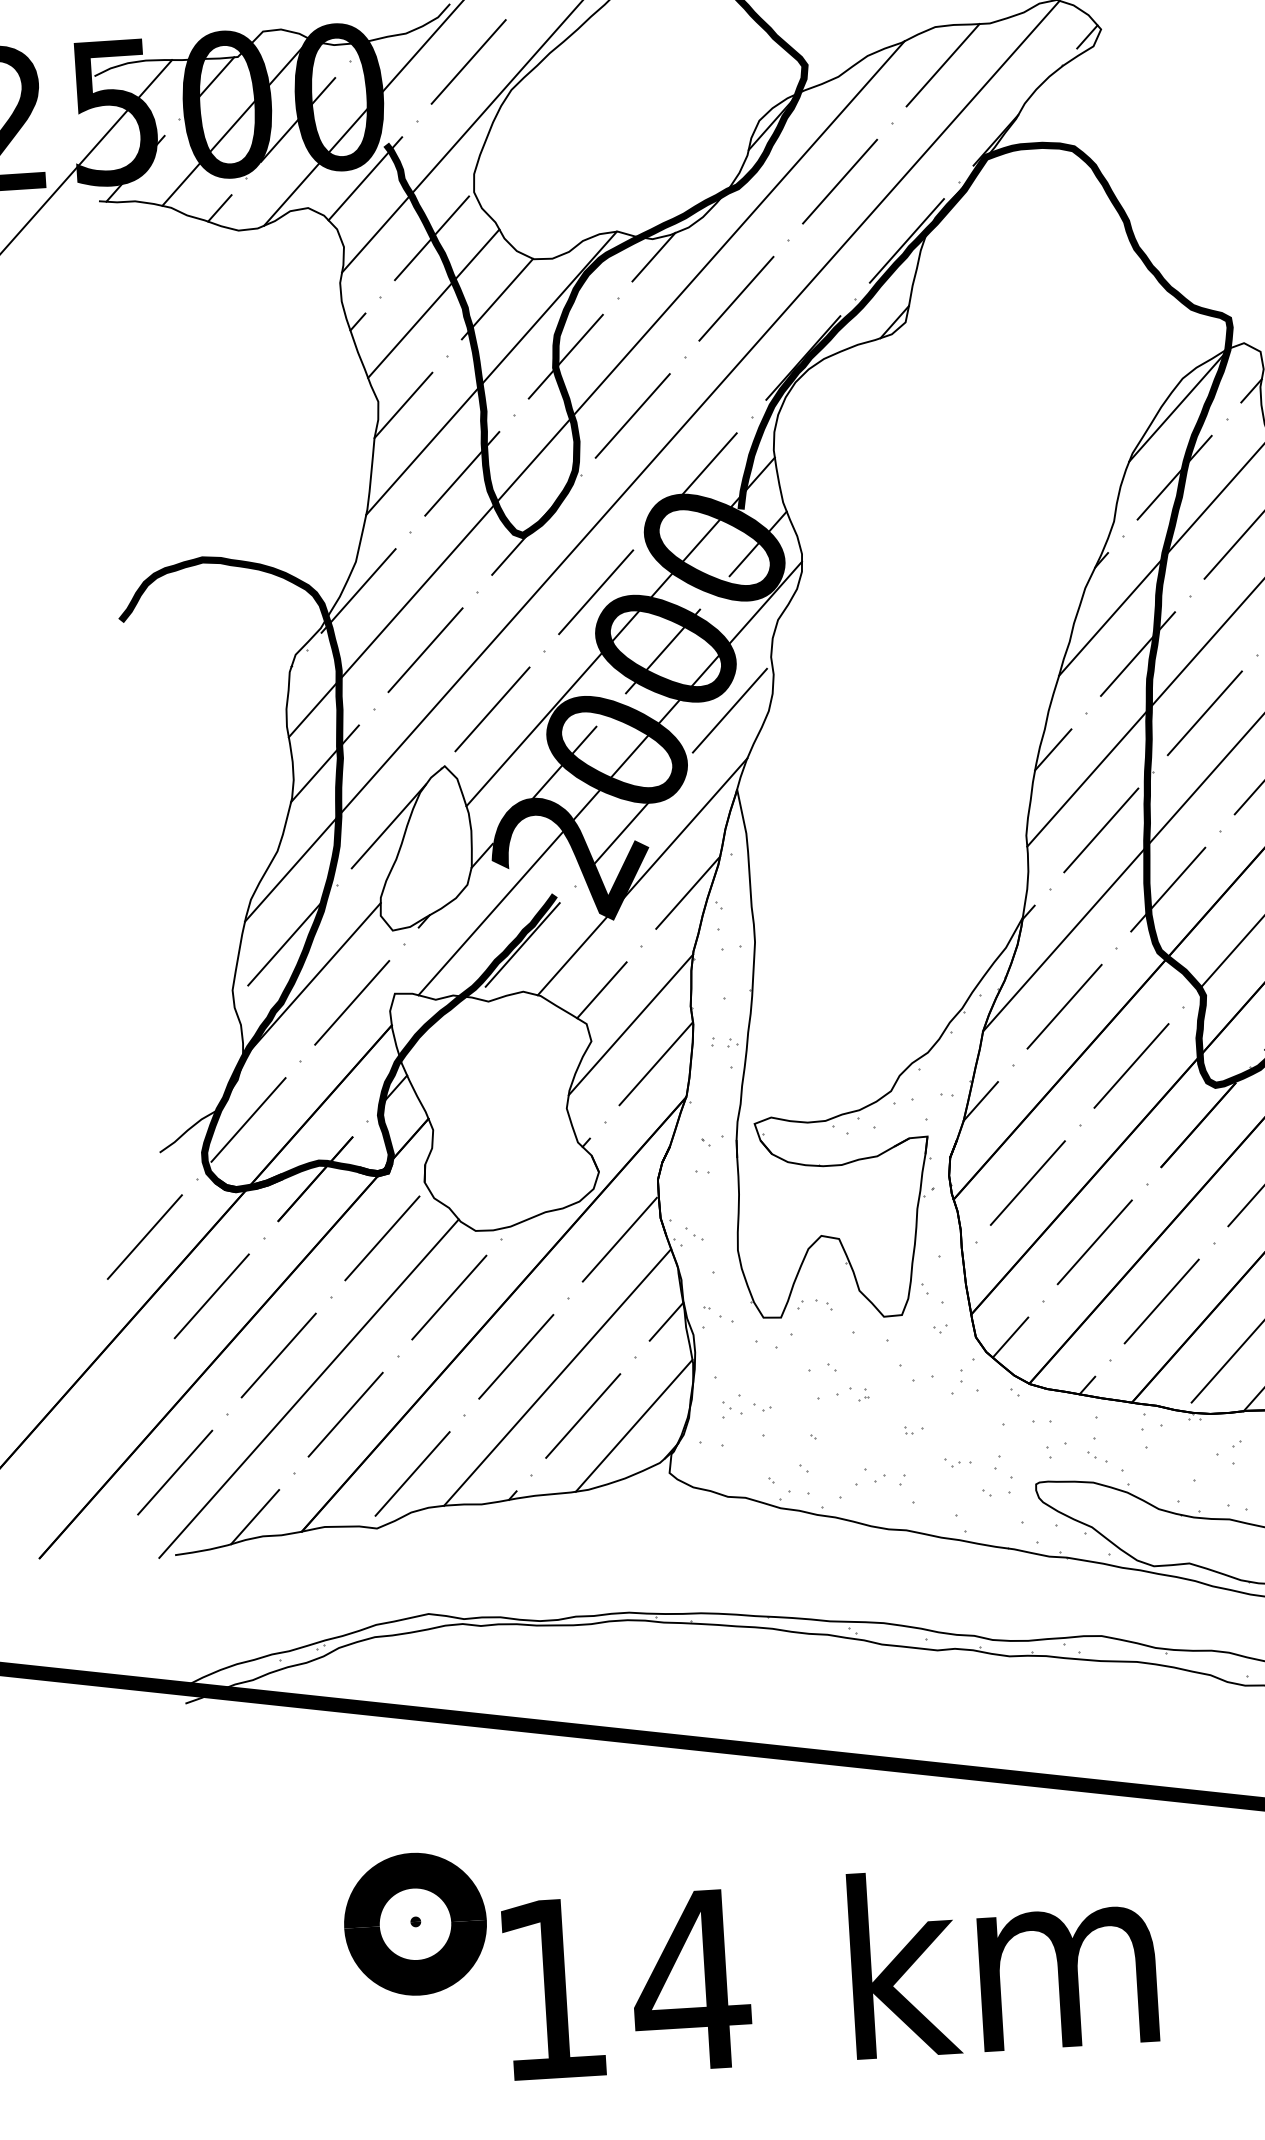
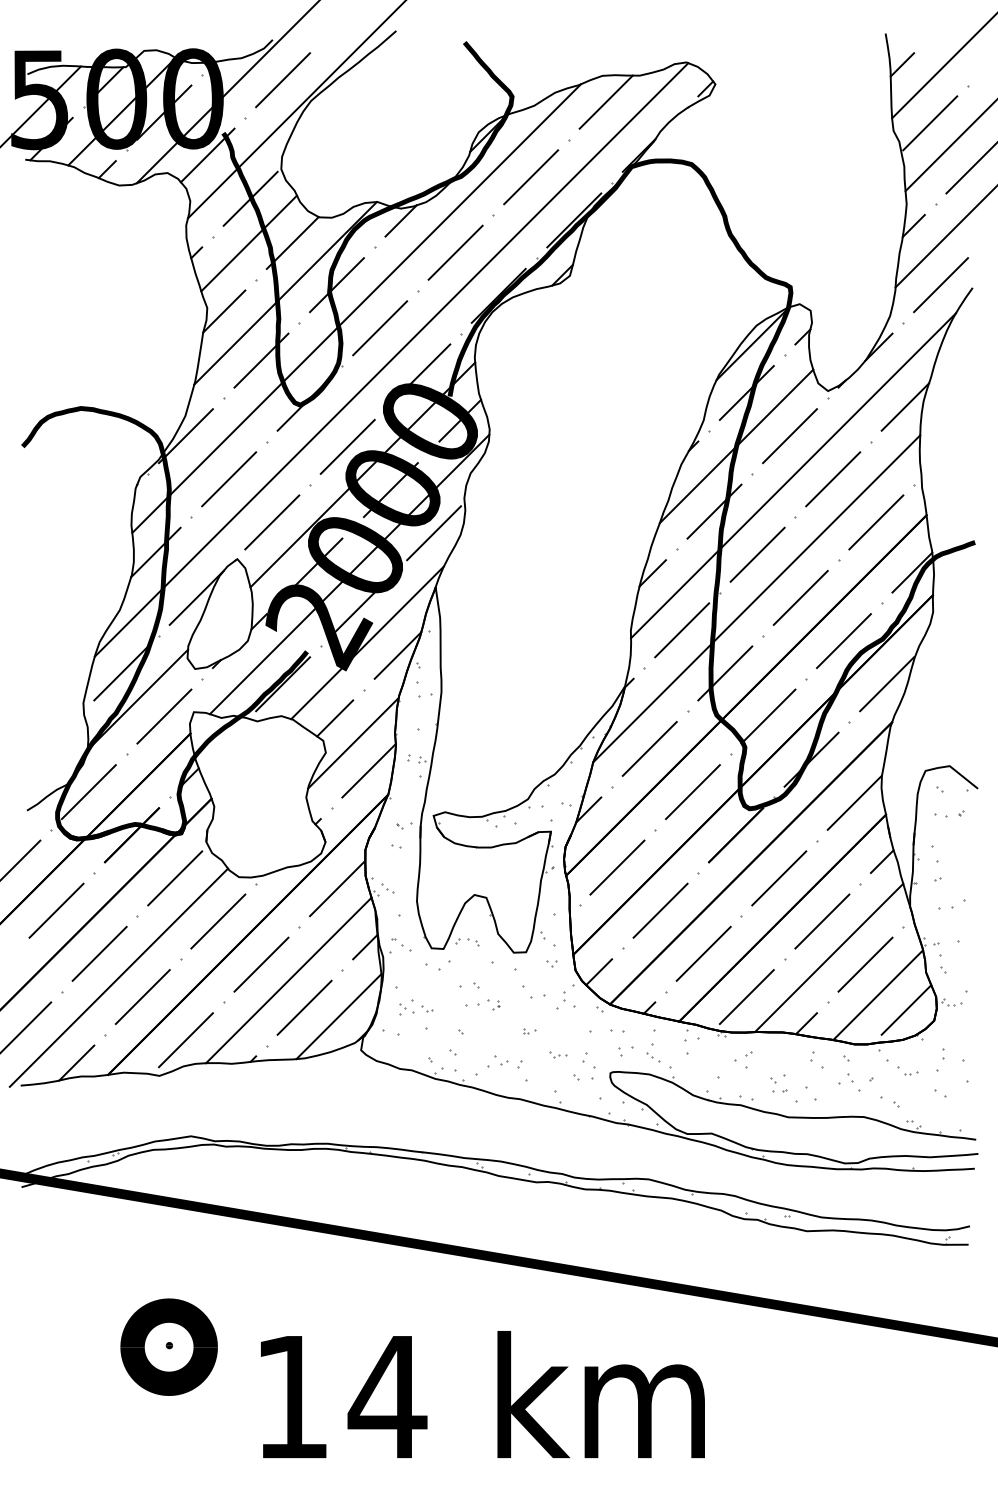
text: (829, 1968) -> (482, 1394), moved

